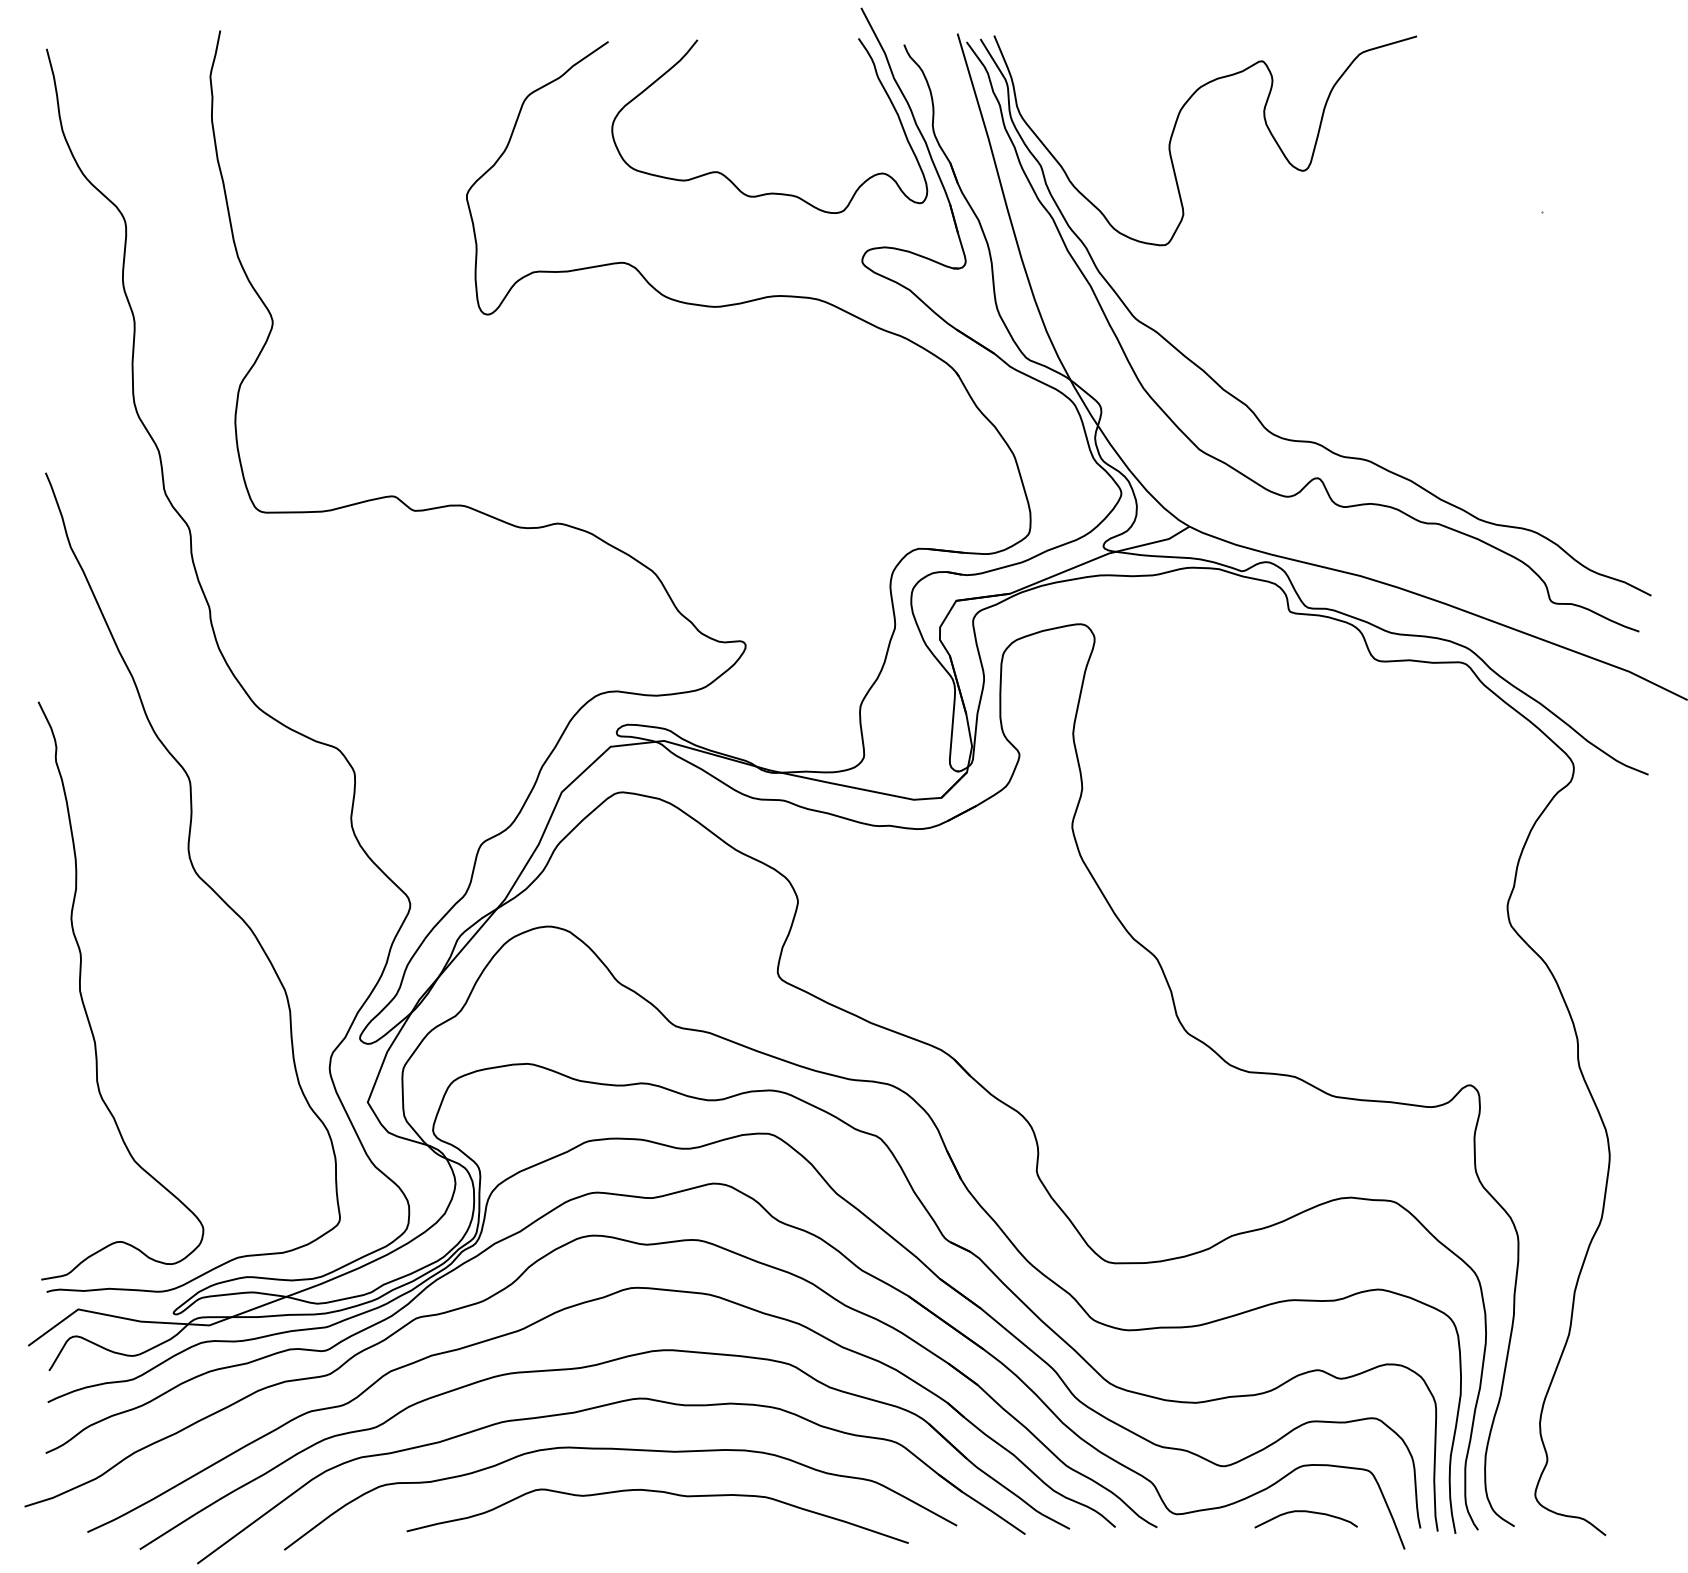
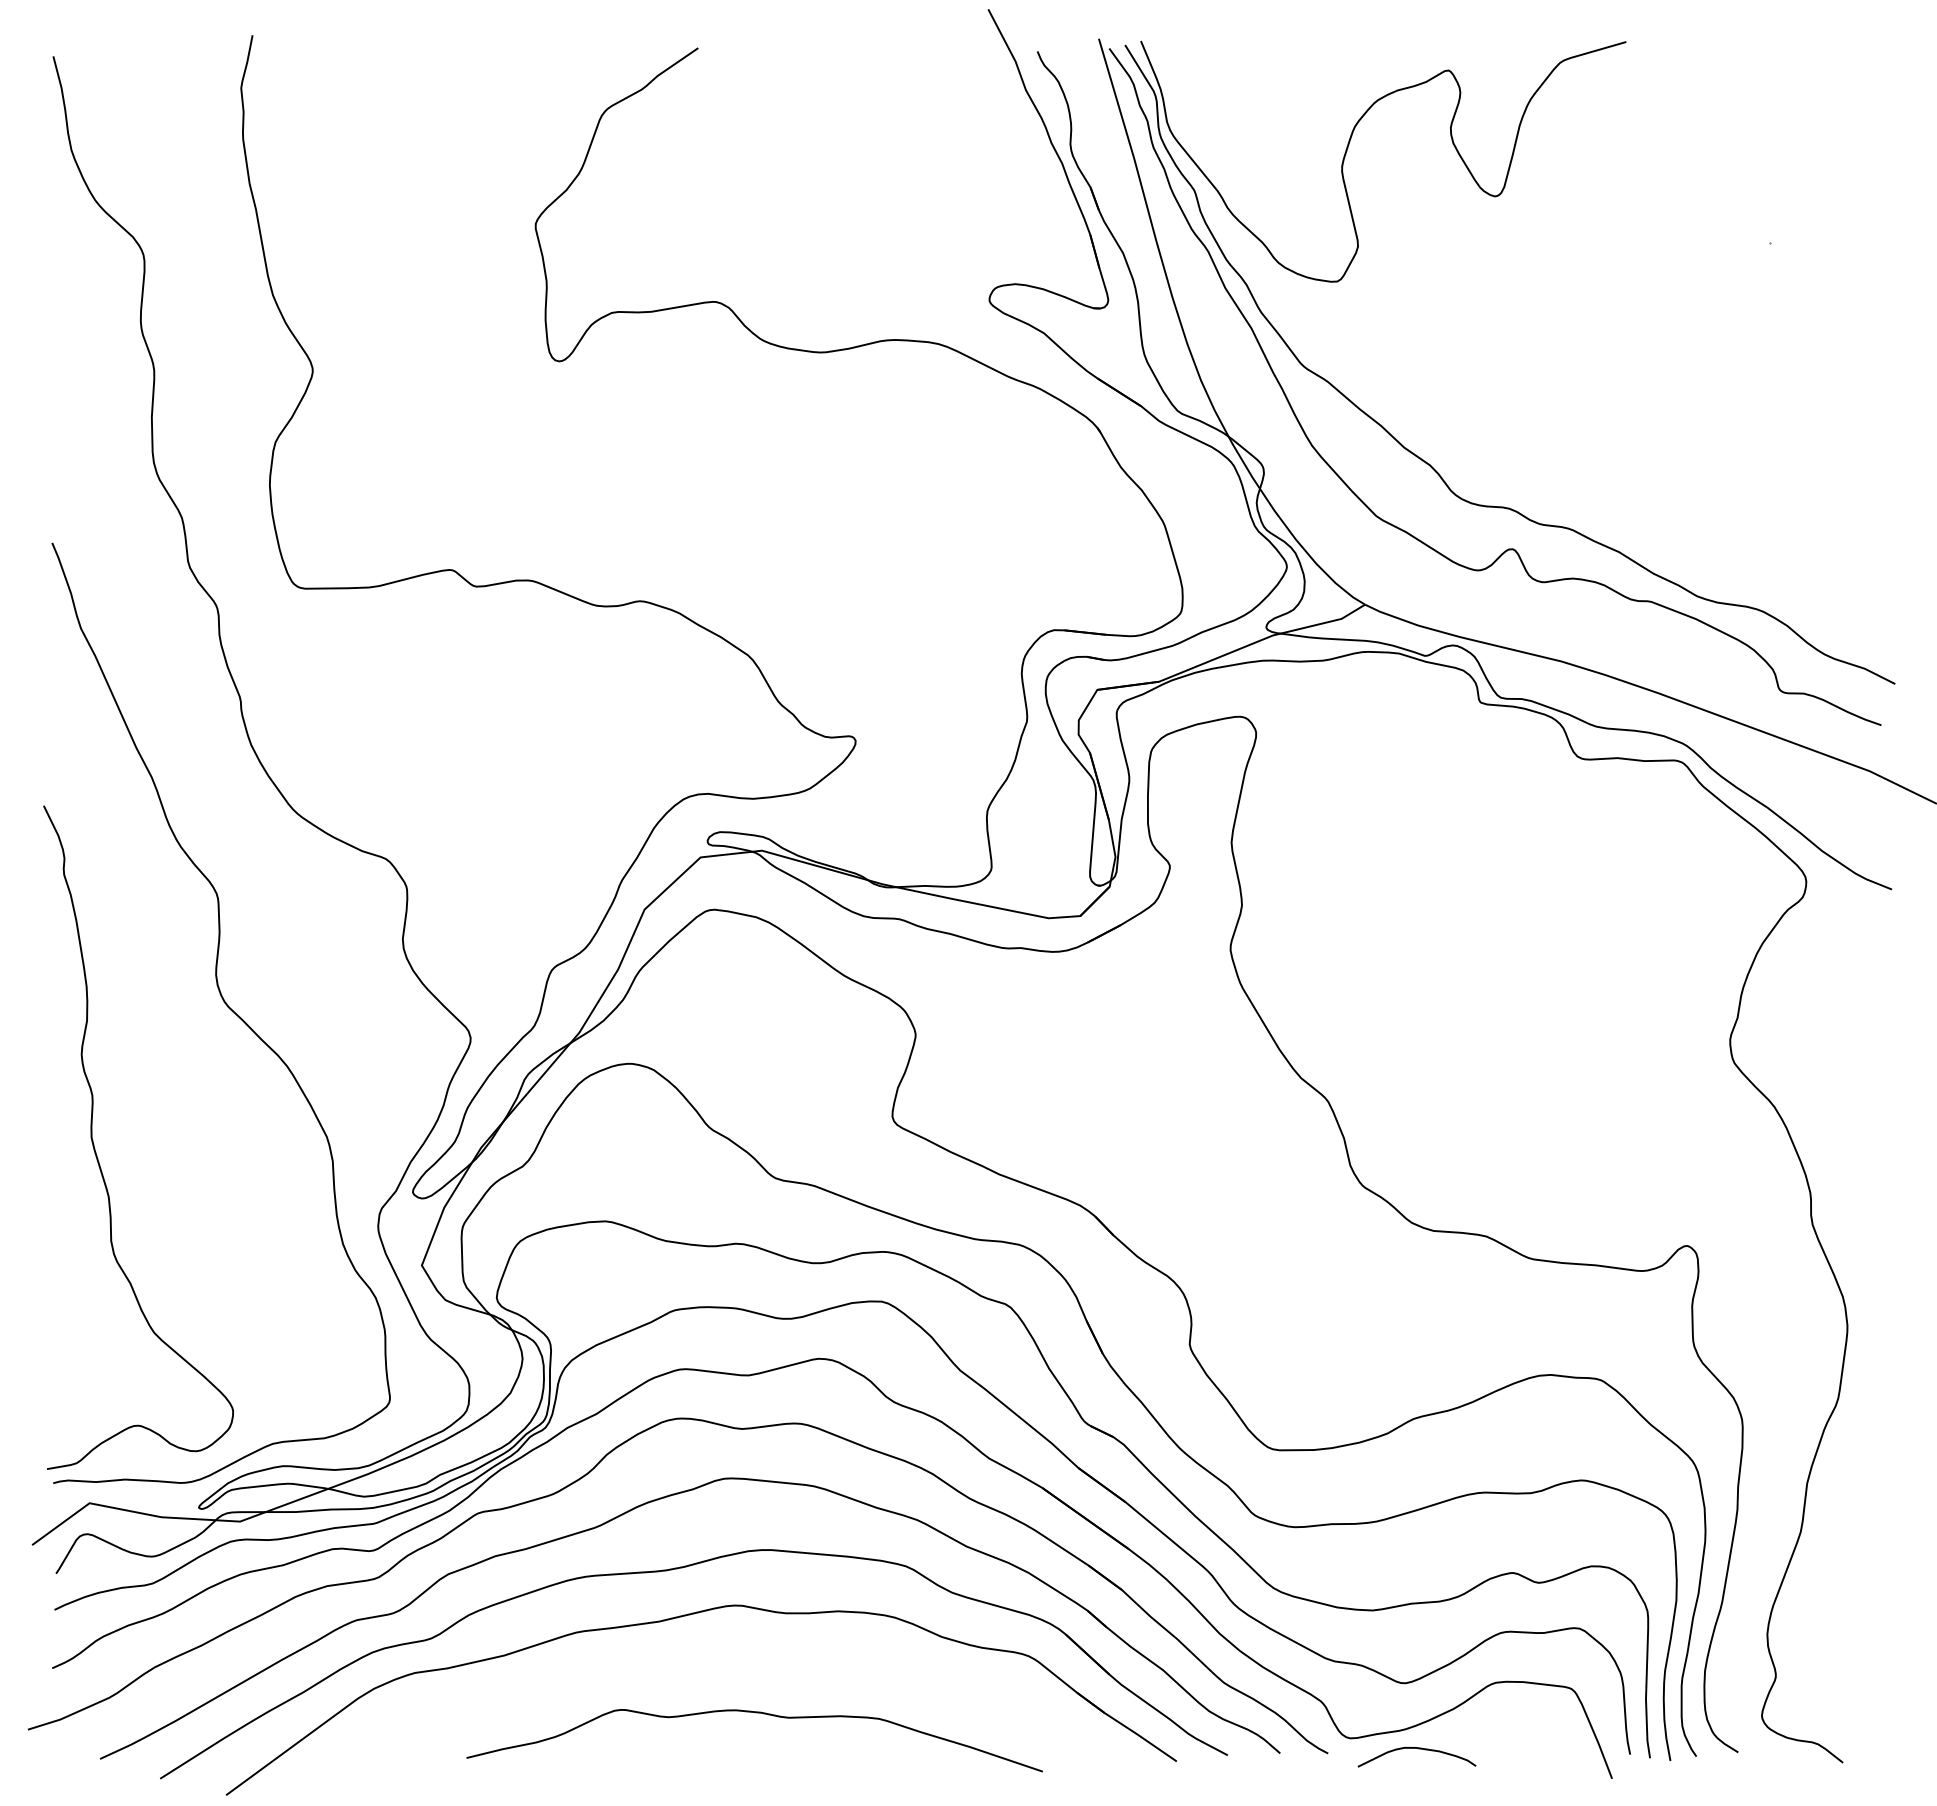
curve: (725, 175) -> (832, 201), removed
curve: (620, 1449) -> (711, 1664), removed
curve: (1307, 1512) -> (1418, 1749), moved

